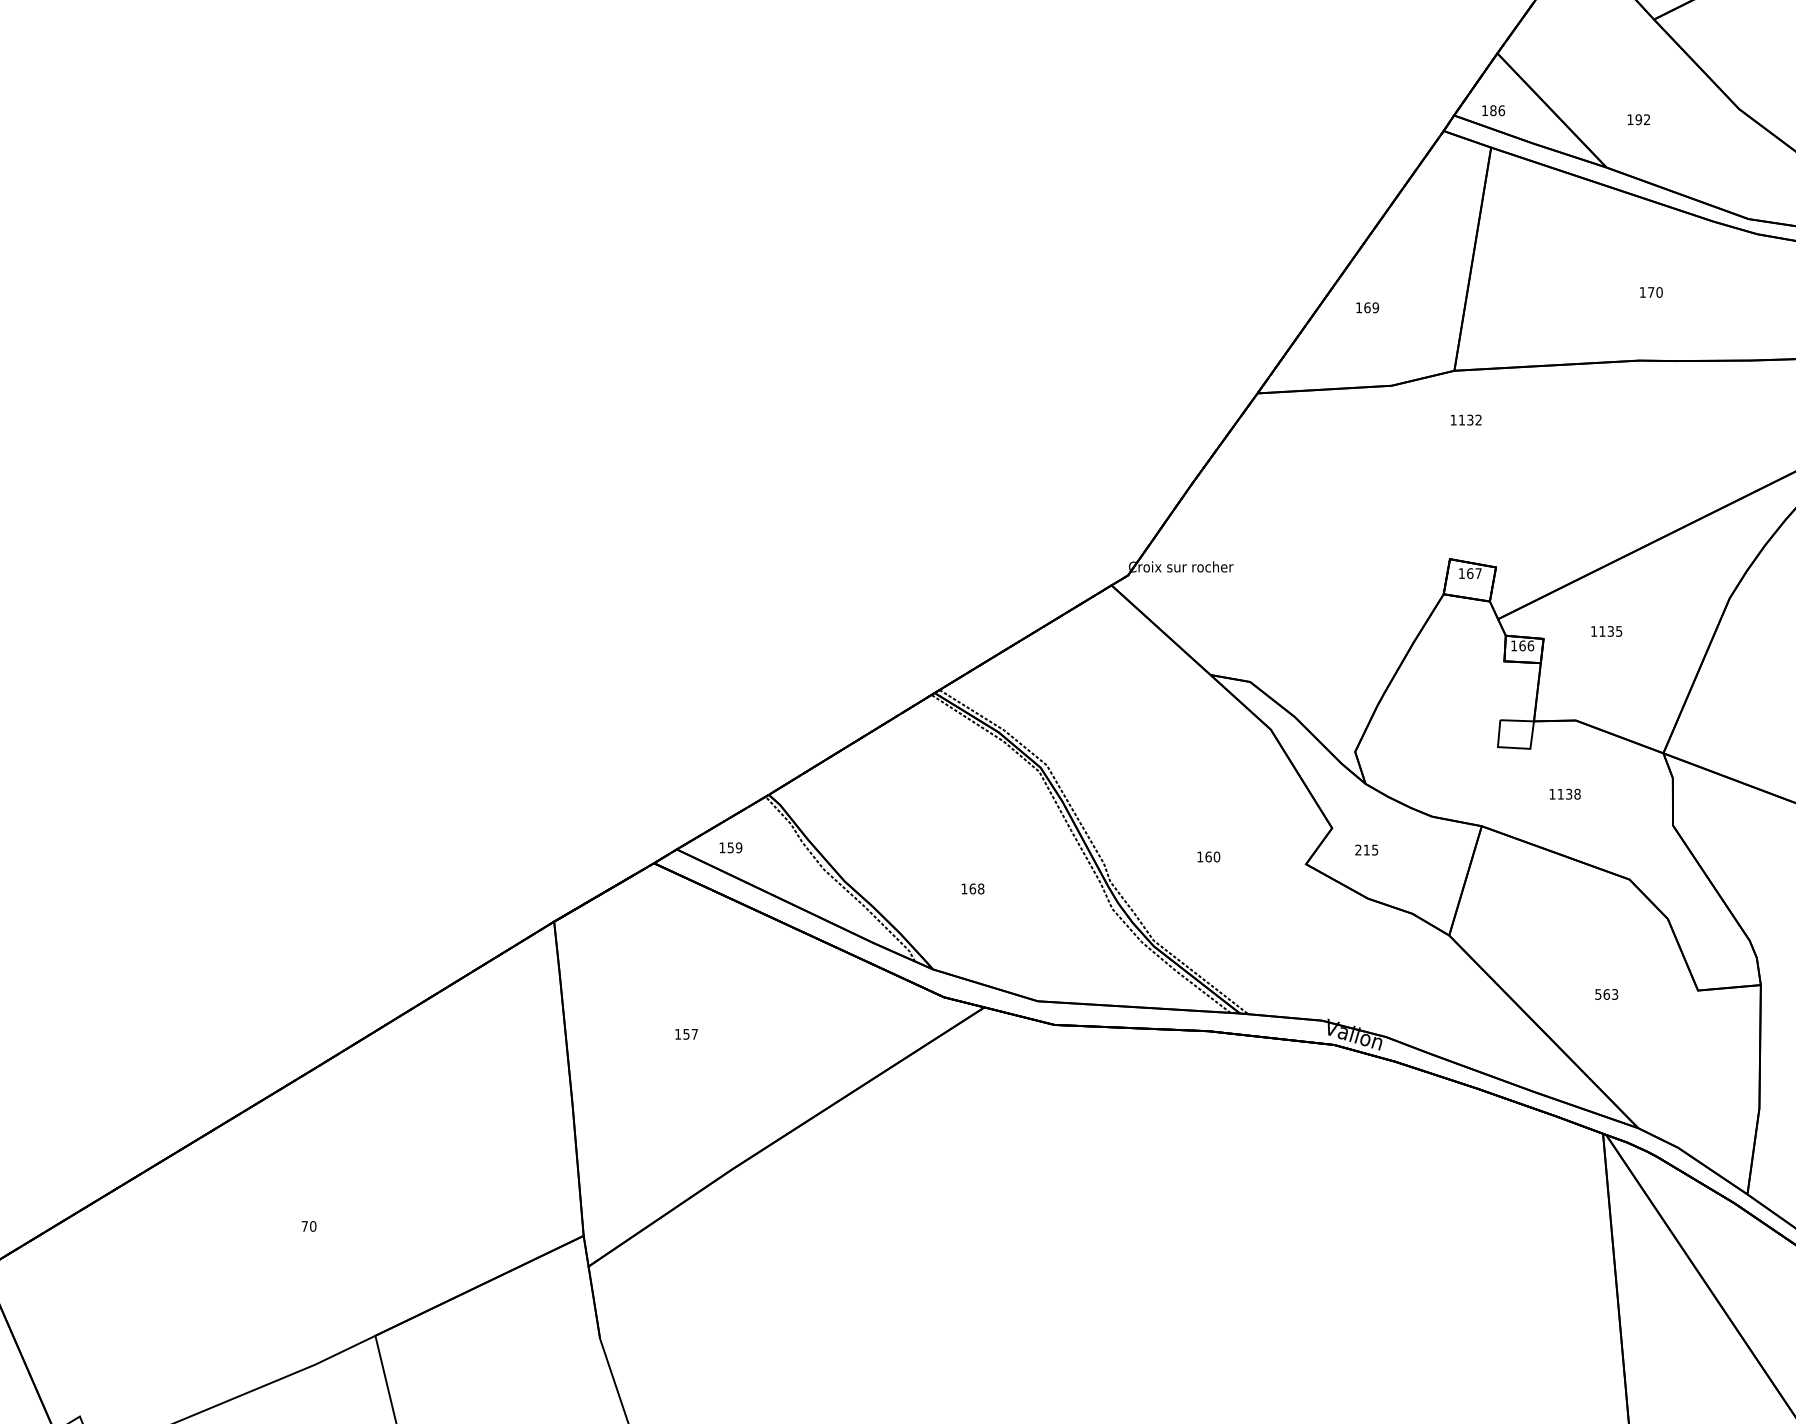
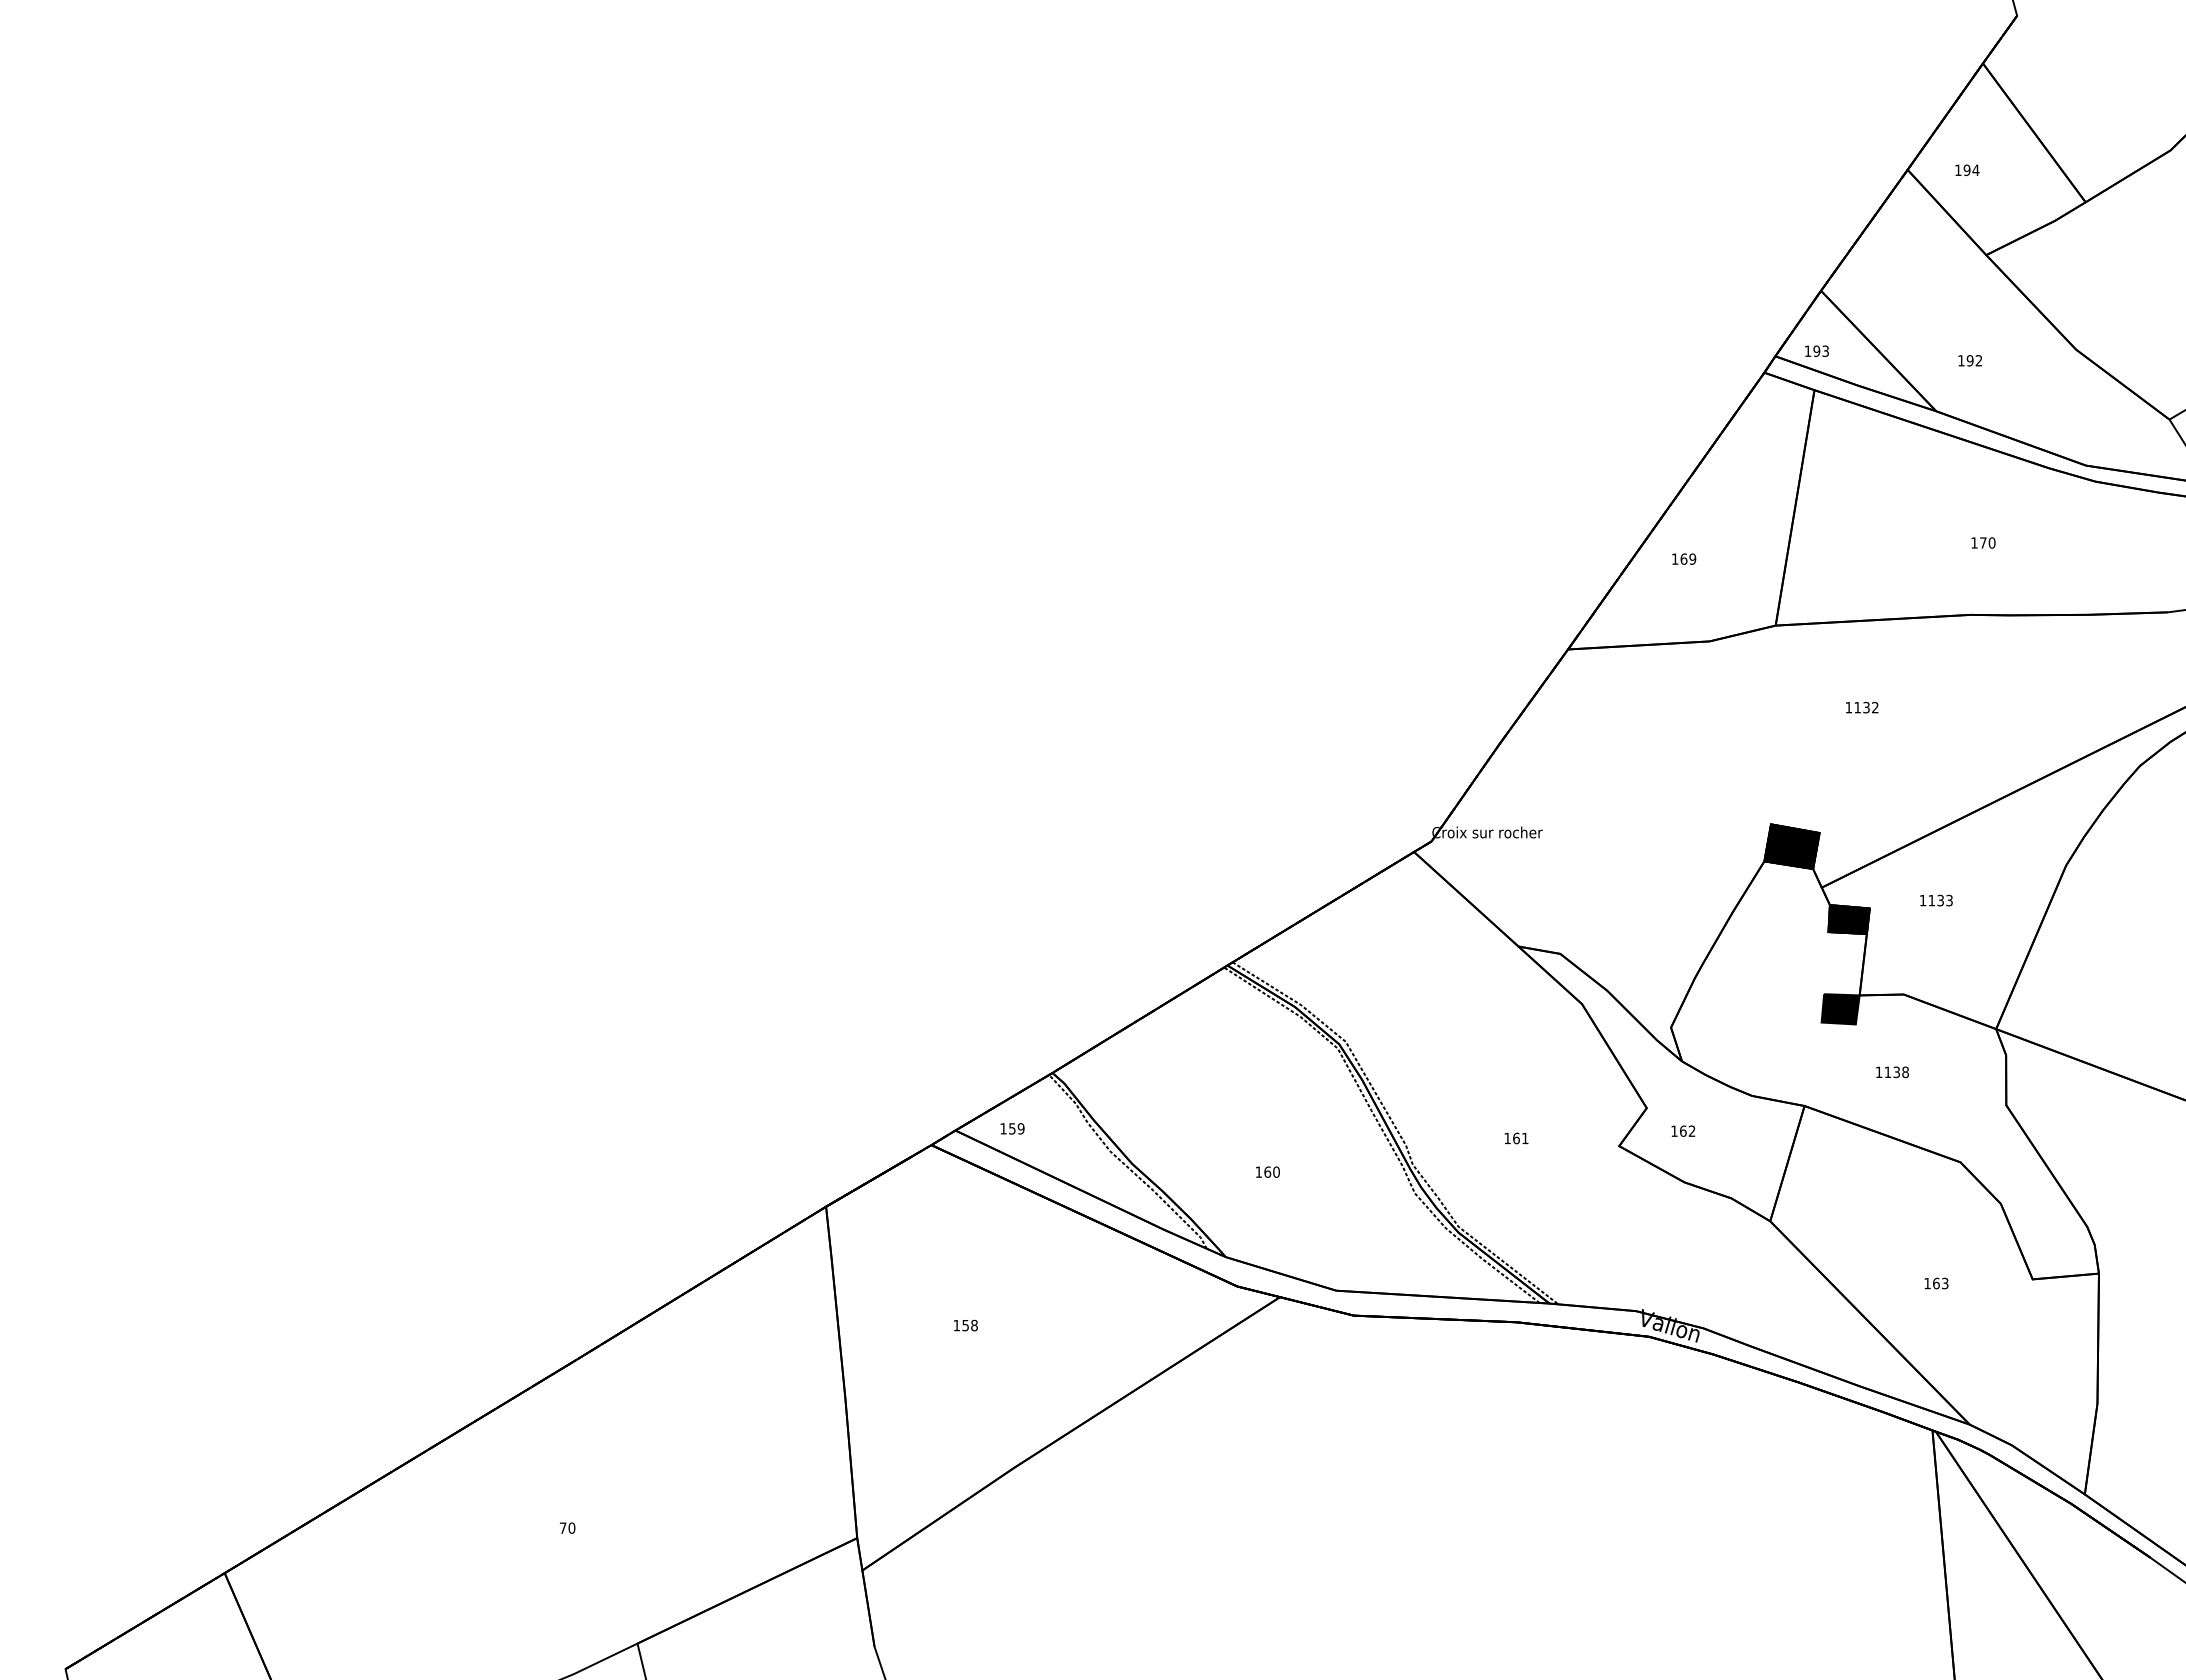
text: (1497, 109) -> (1821, 350), 186 -> 193
text: (1466, 419) -> (1862, 707), moved
fill: (1469, 580) -> (1791, 846), added
text: (1619, 630) -> (1949, 899), 1135 -> 1133
fill: (1523, 649) -> (1848, 919), added
fill: (1515, 734) -> (1840, 1009), added
text: (1366, 849) -> (1683, 1130), 215 -> 162
text: (1216, 857) -> (1524, 1138), 160 -> 161
text: (981, 889) -> (1276, 1172), 168 -> 160
text: (1598, 994) -> (1927, 1283), 563 -> 163
text: (694, 1034) -> (974, 1325), 157 -> 158

